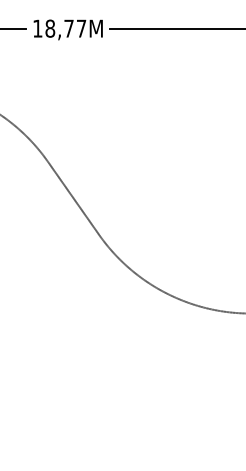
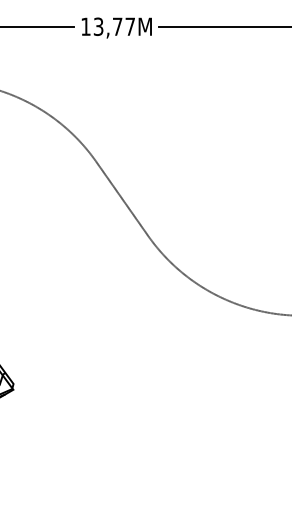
text: (50, 28) -> (98, 26), 18,77M -> 13,77M

